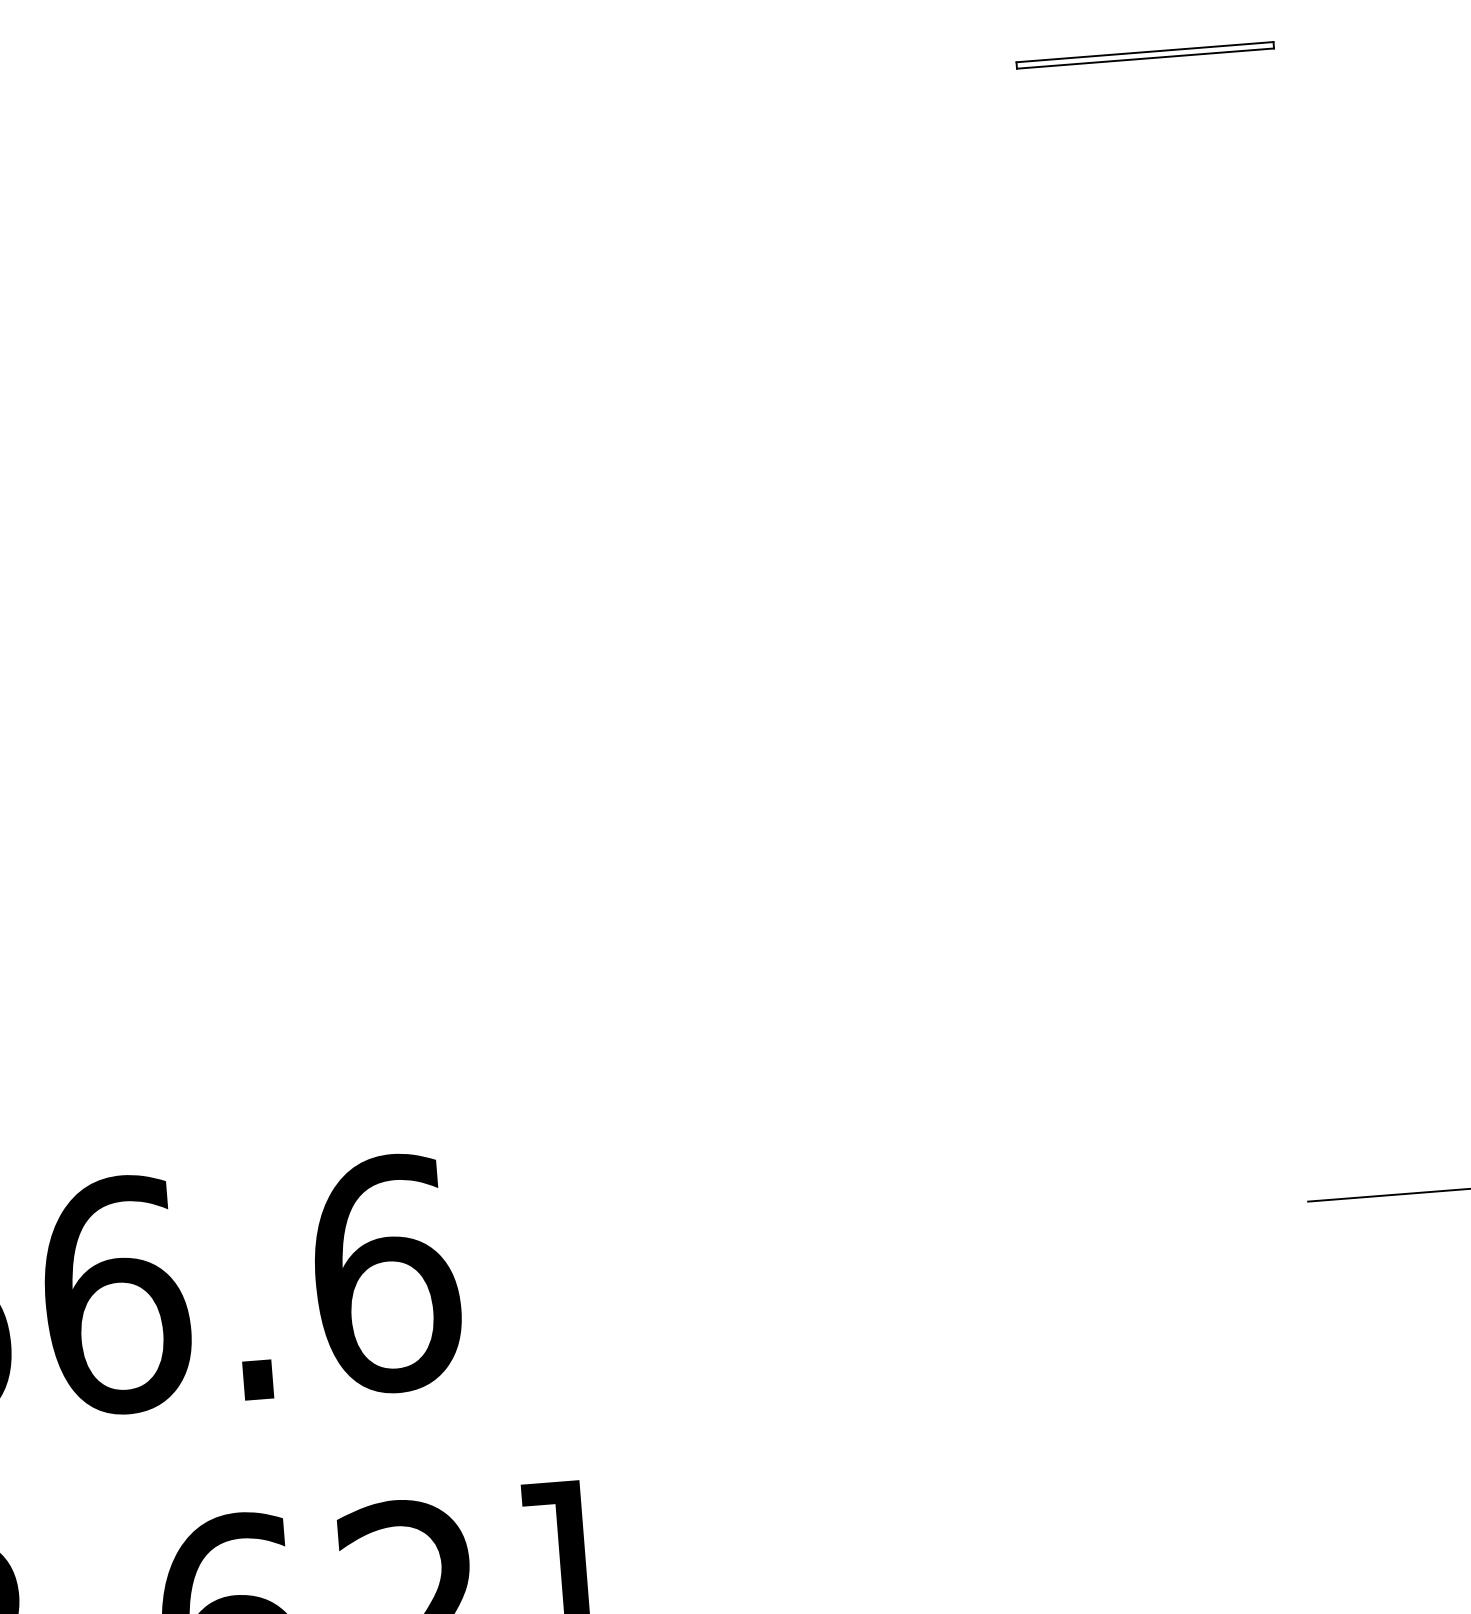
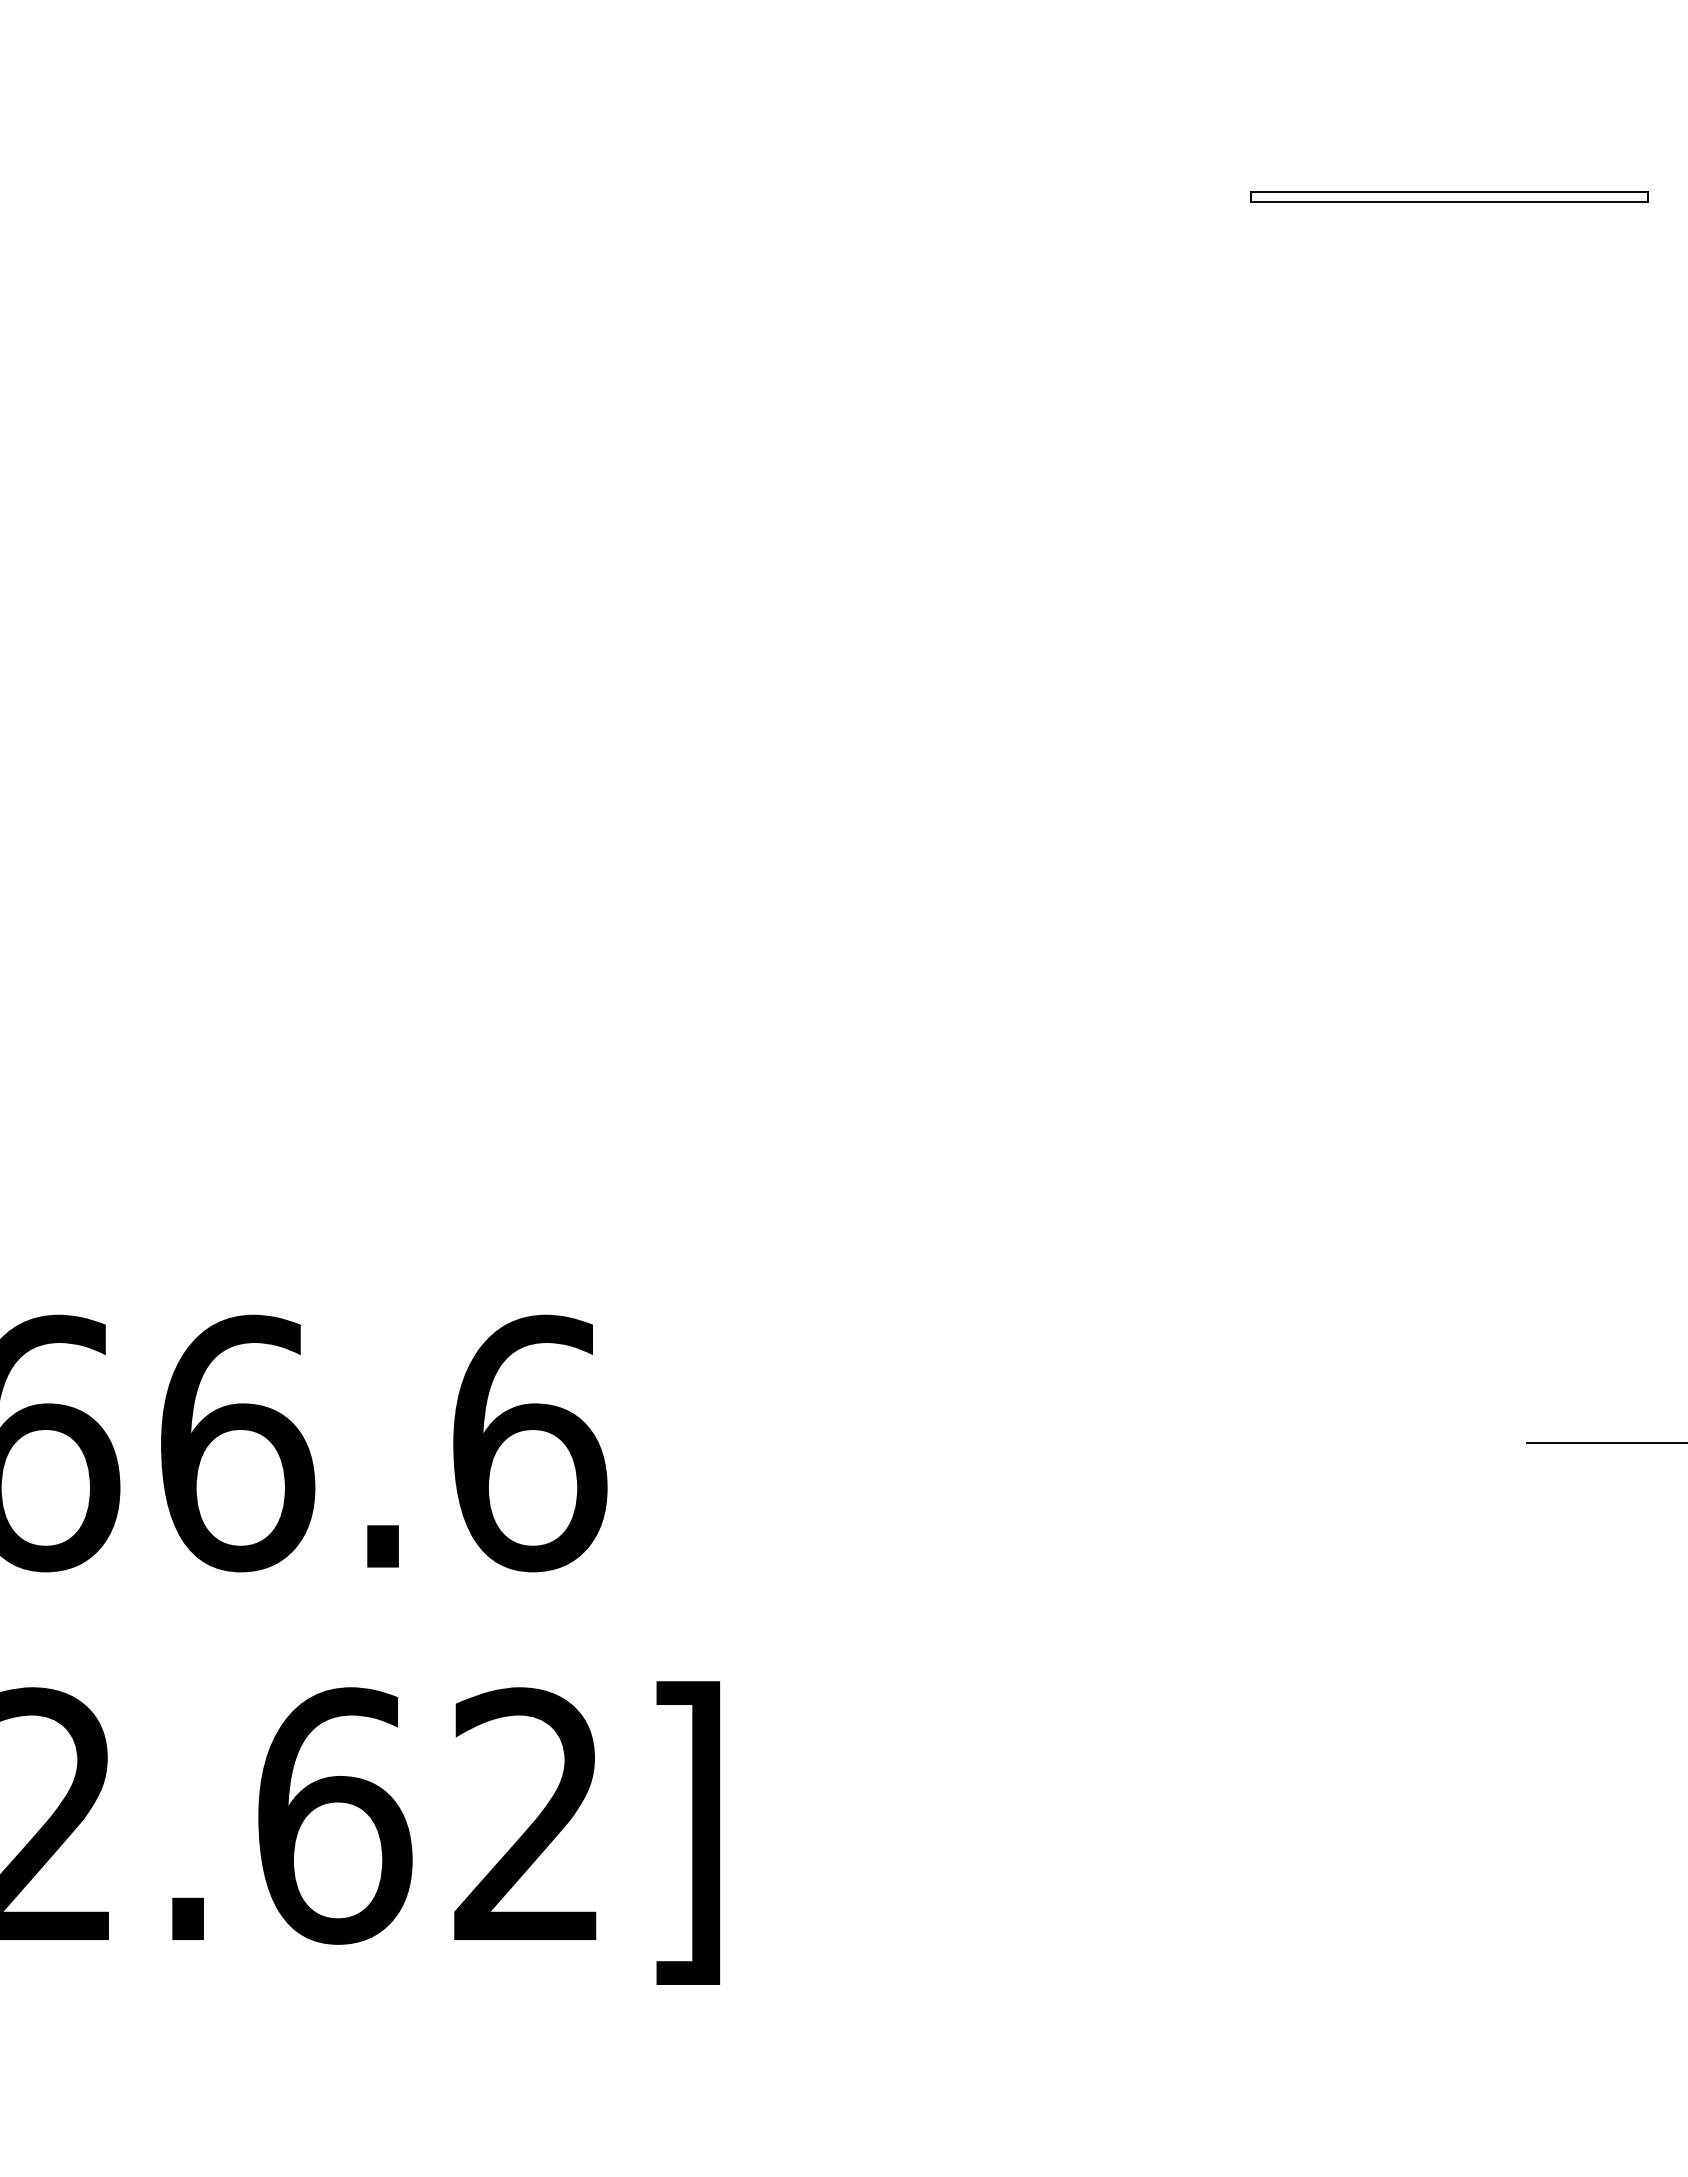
part: (1145, 55) -> (1449, 196), size x1.43

